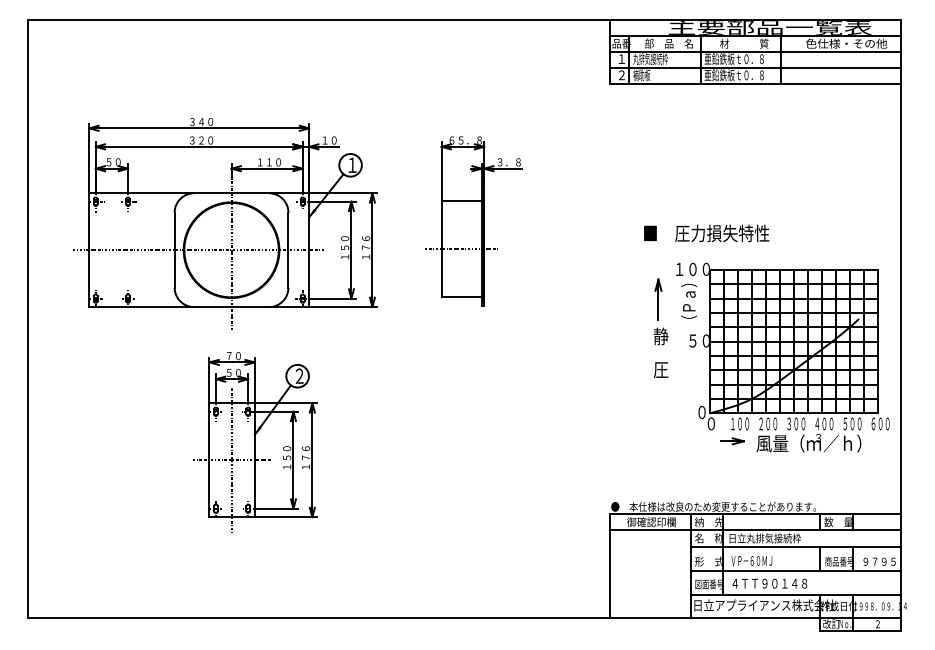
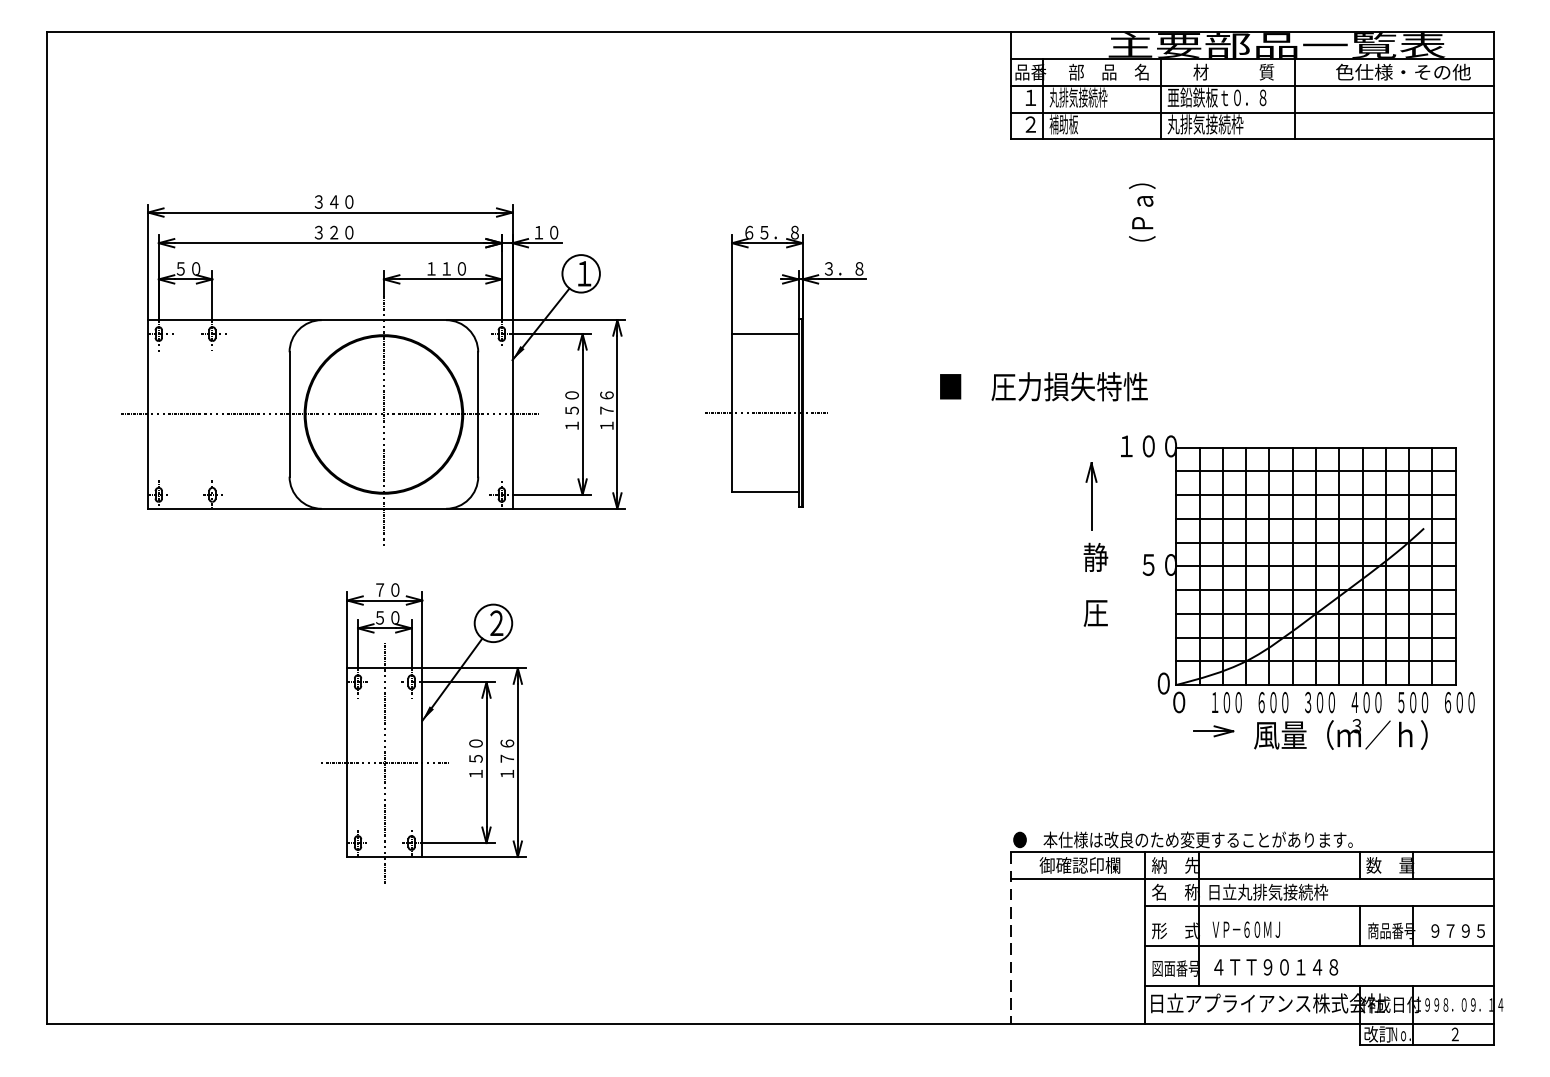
text: (733, 75) -> (1215, 124), 亜鉛鉄板ｔ０．８ -> 丸排気接続枠
text: (706, 233) -> (1043, 386), moved
text: (688, 300) -> (1141, 211), moved
text: (760, 423) -> (1260, 701), ２００ -> ６００
line: (610, 566) -> (1012, 938), solid -> dashed

